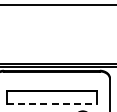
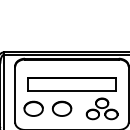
line: (52, 104) -> (72, 91), dashed -> solid

